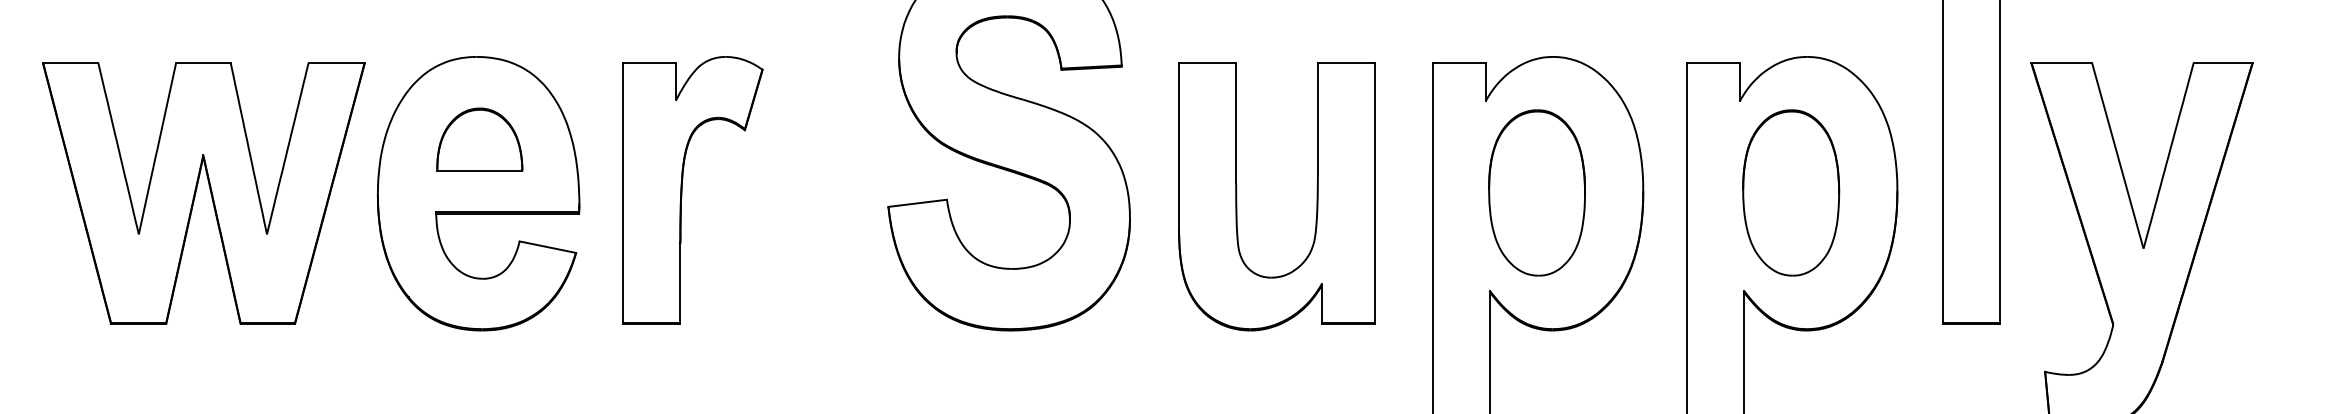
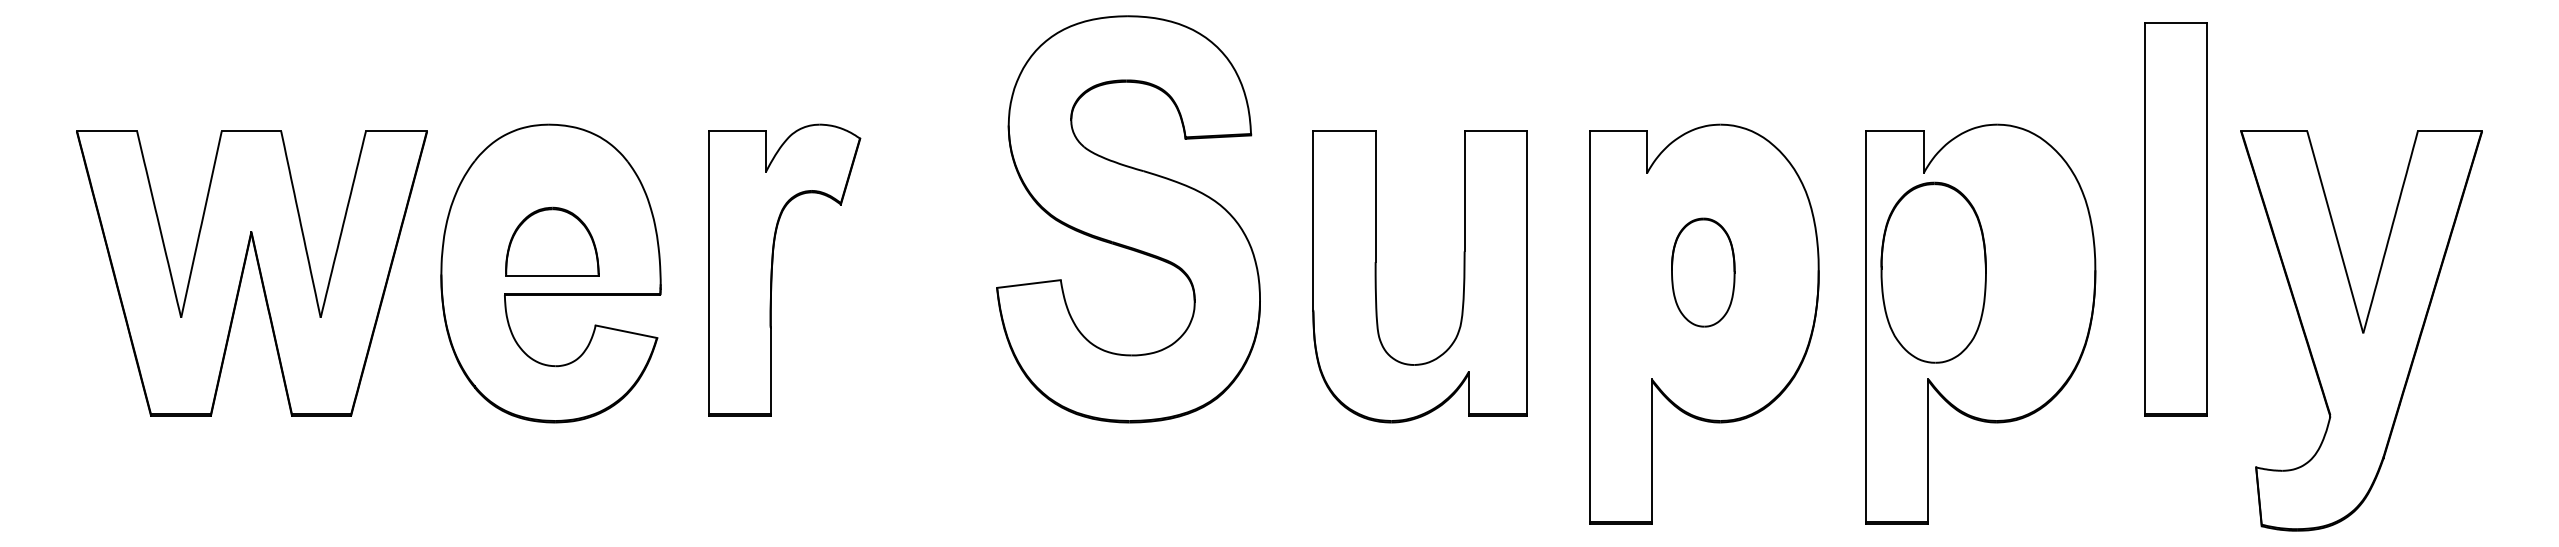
part: (479, 139) -> (552, 241), moved
part: (1537, 192) -> (1703, 272), size x0.6
part: (1790, 192) -> (1933, 272), moved

